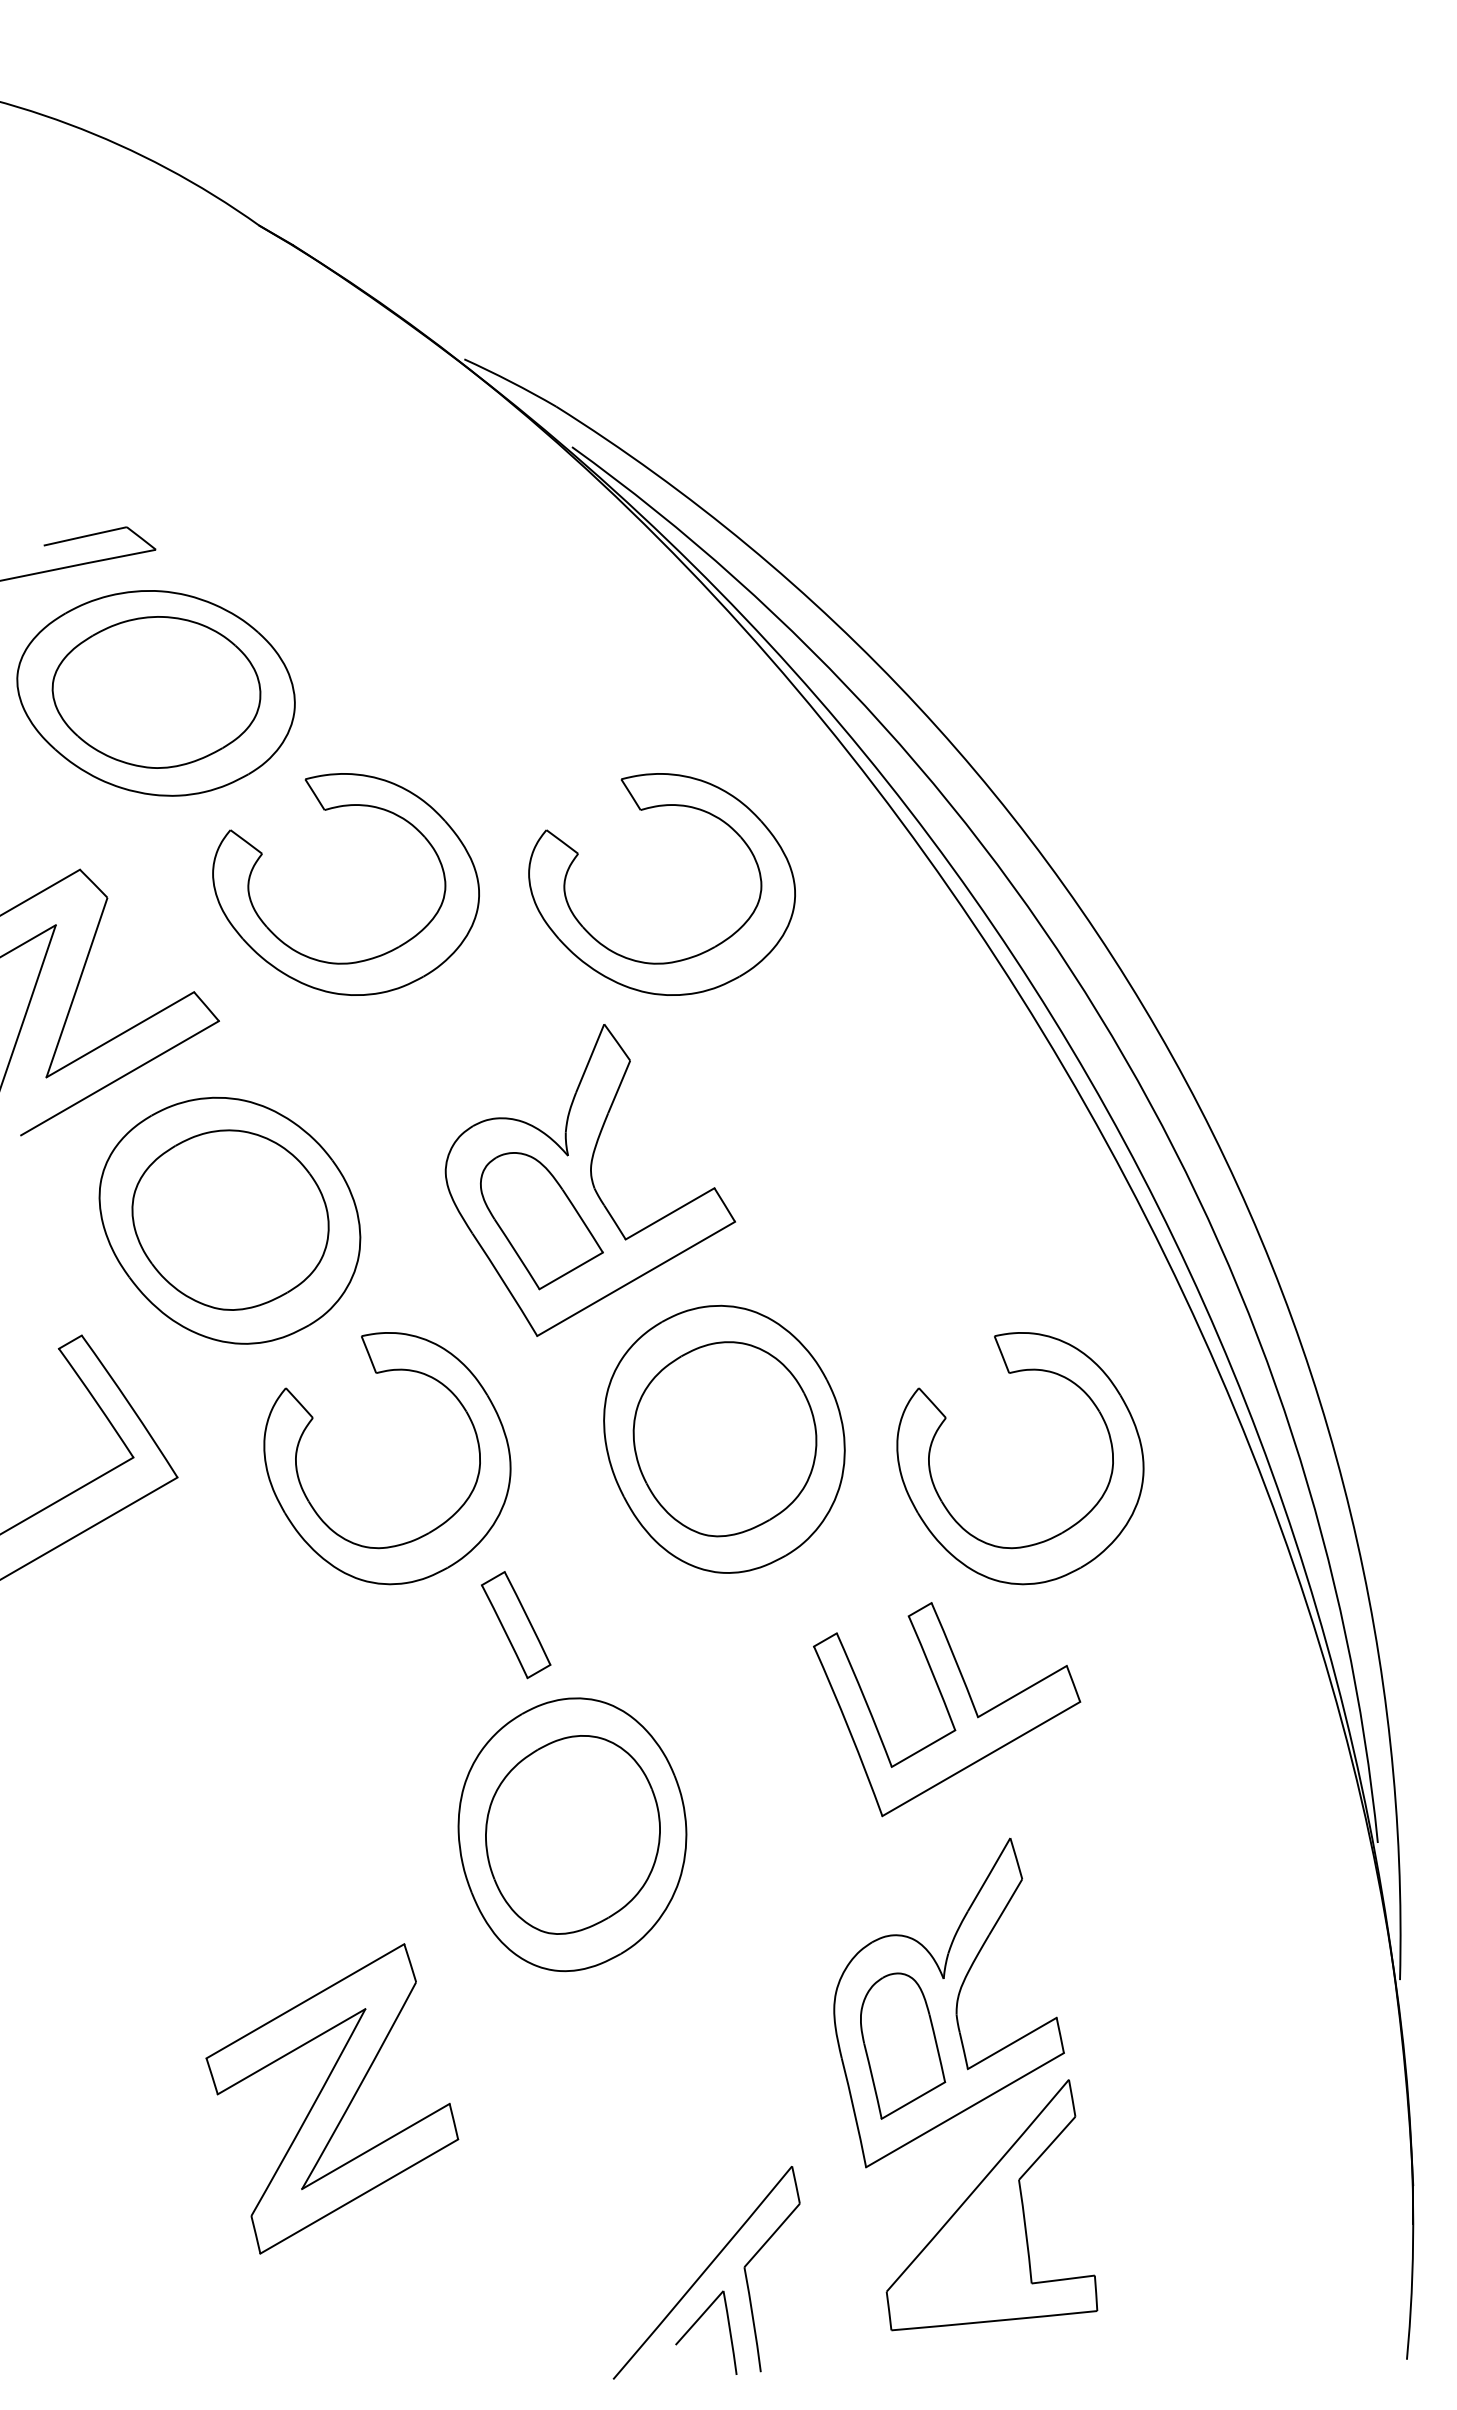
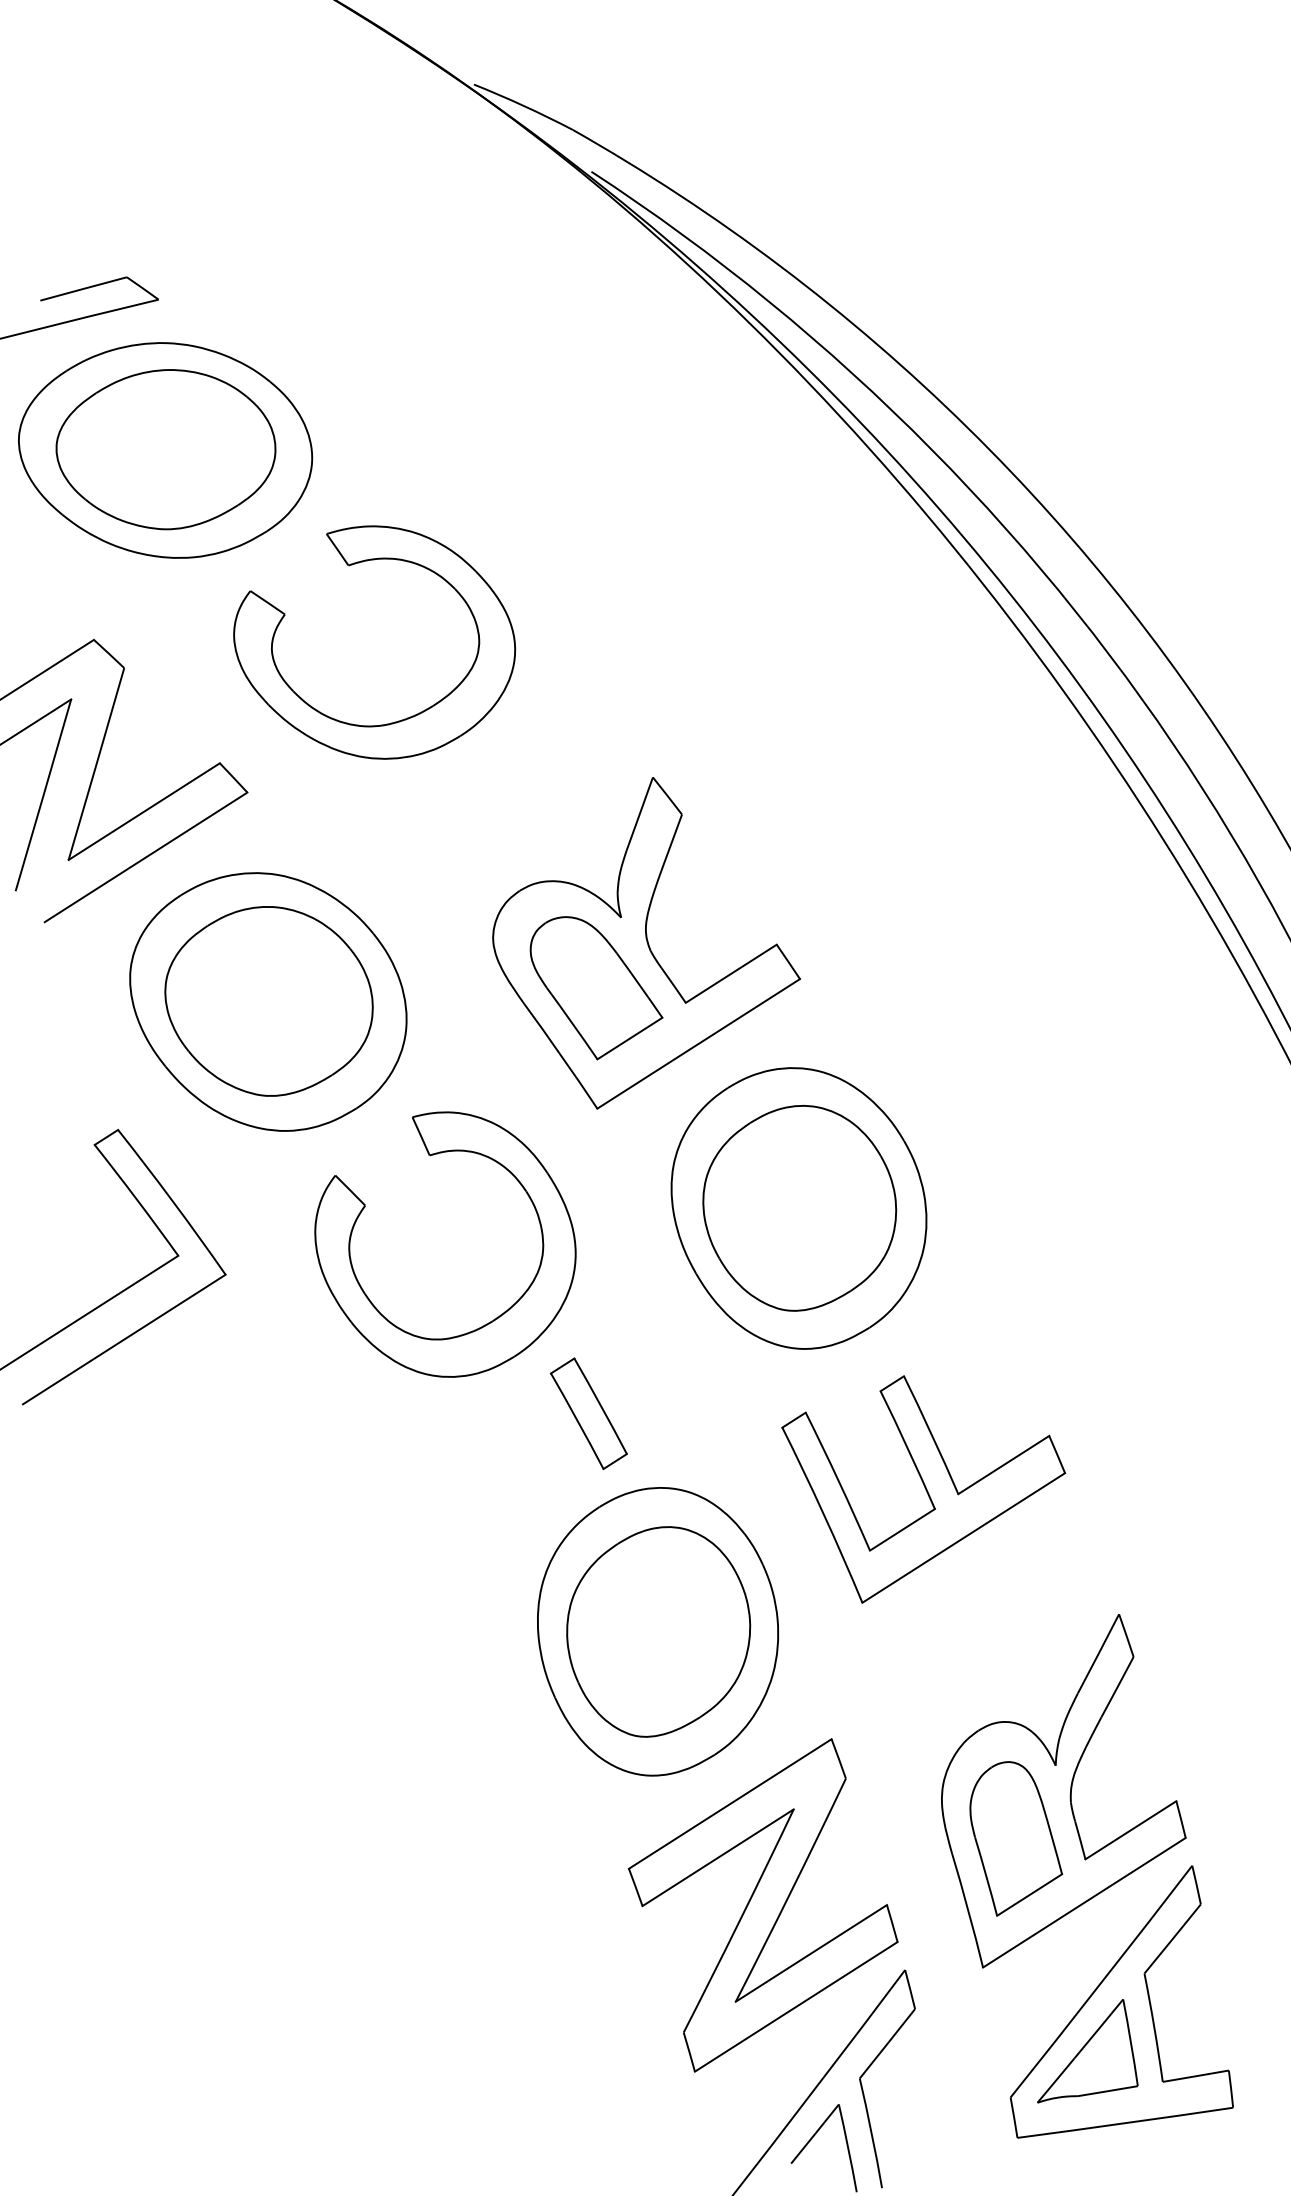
part: (643, 810) -> (683, 550), removed
part: (1065, 1529) -> (1162, 1286), removed
part: (947, 1709) -> (925, 1487), moved
part: (332, 2098) -> (763, 1904), moved
part: (959, 2250) -> (1085, 2050), added

